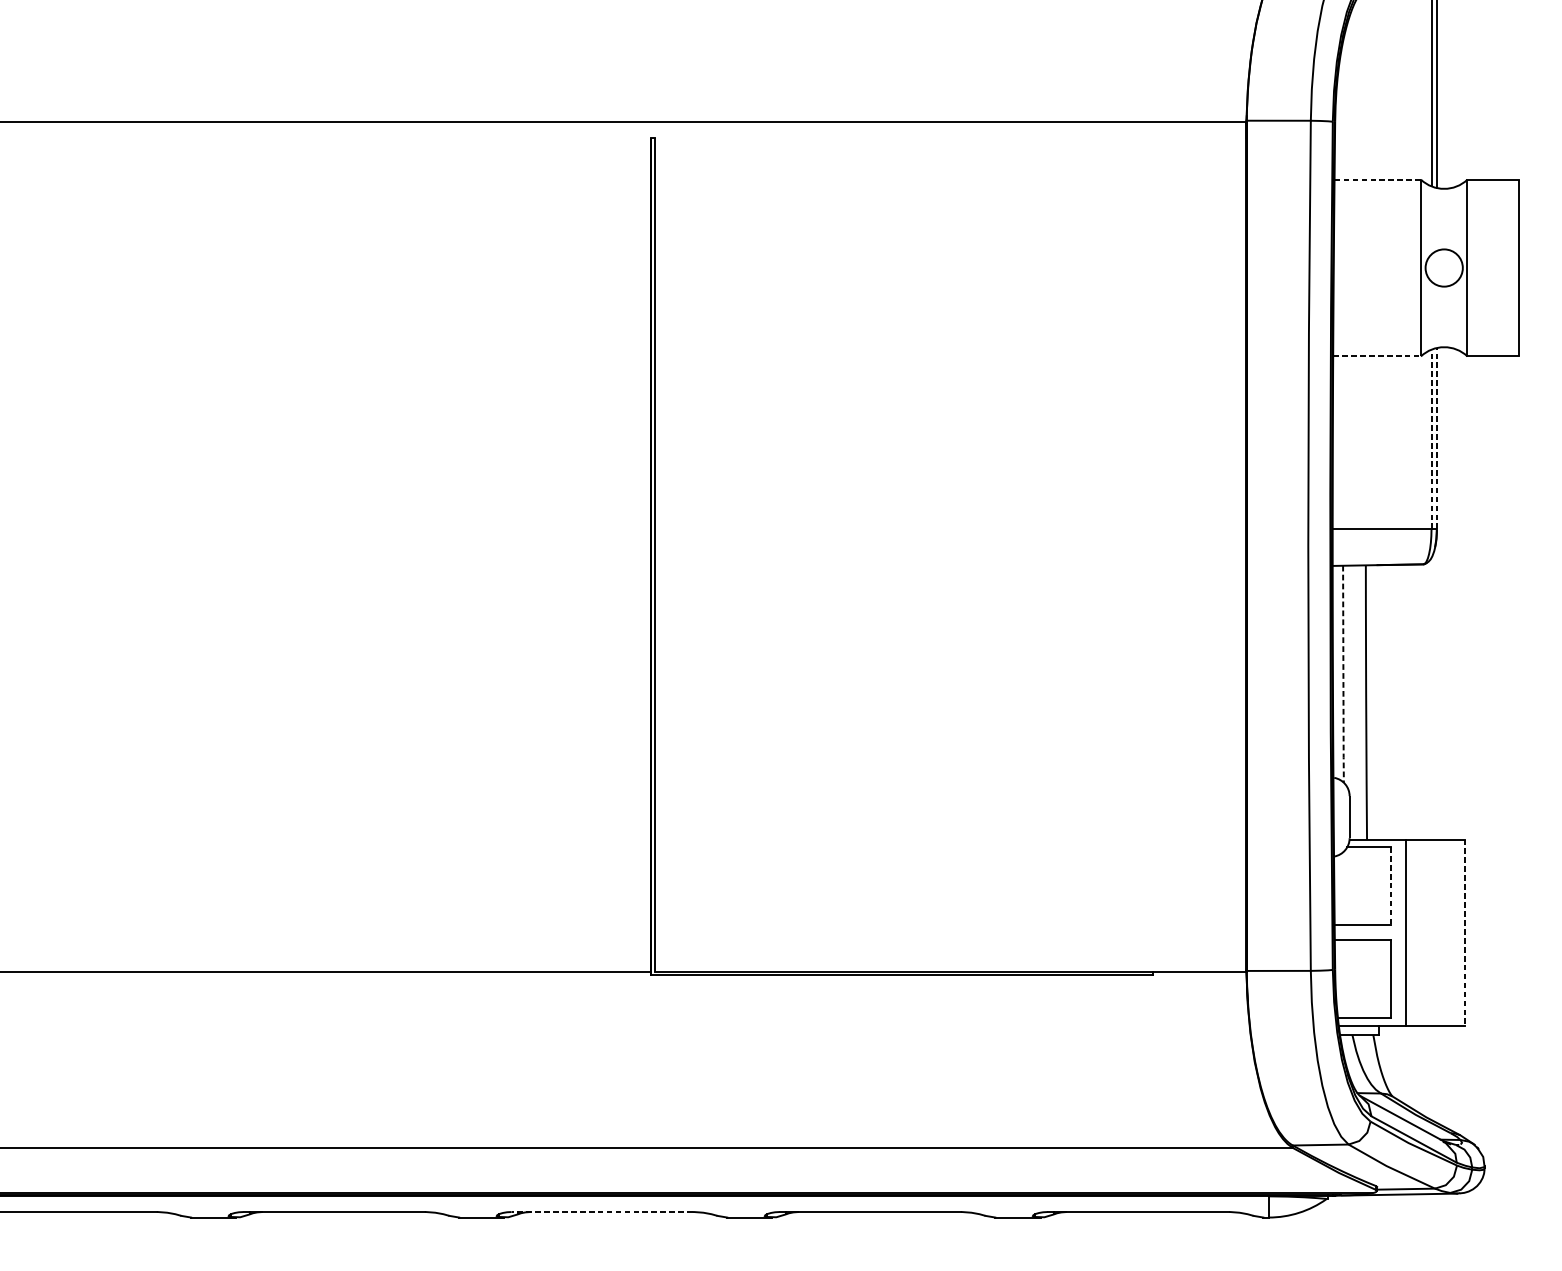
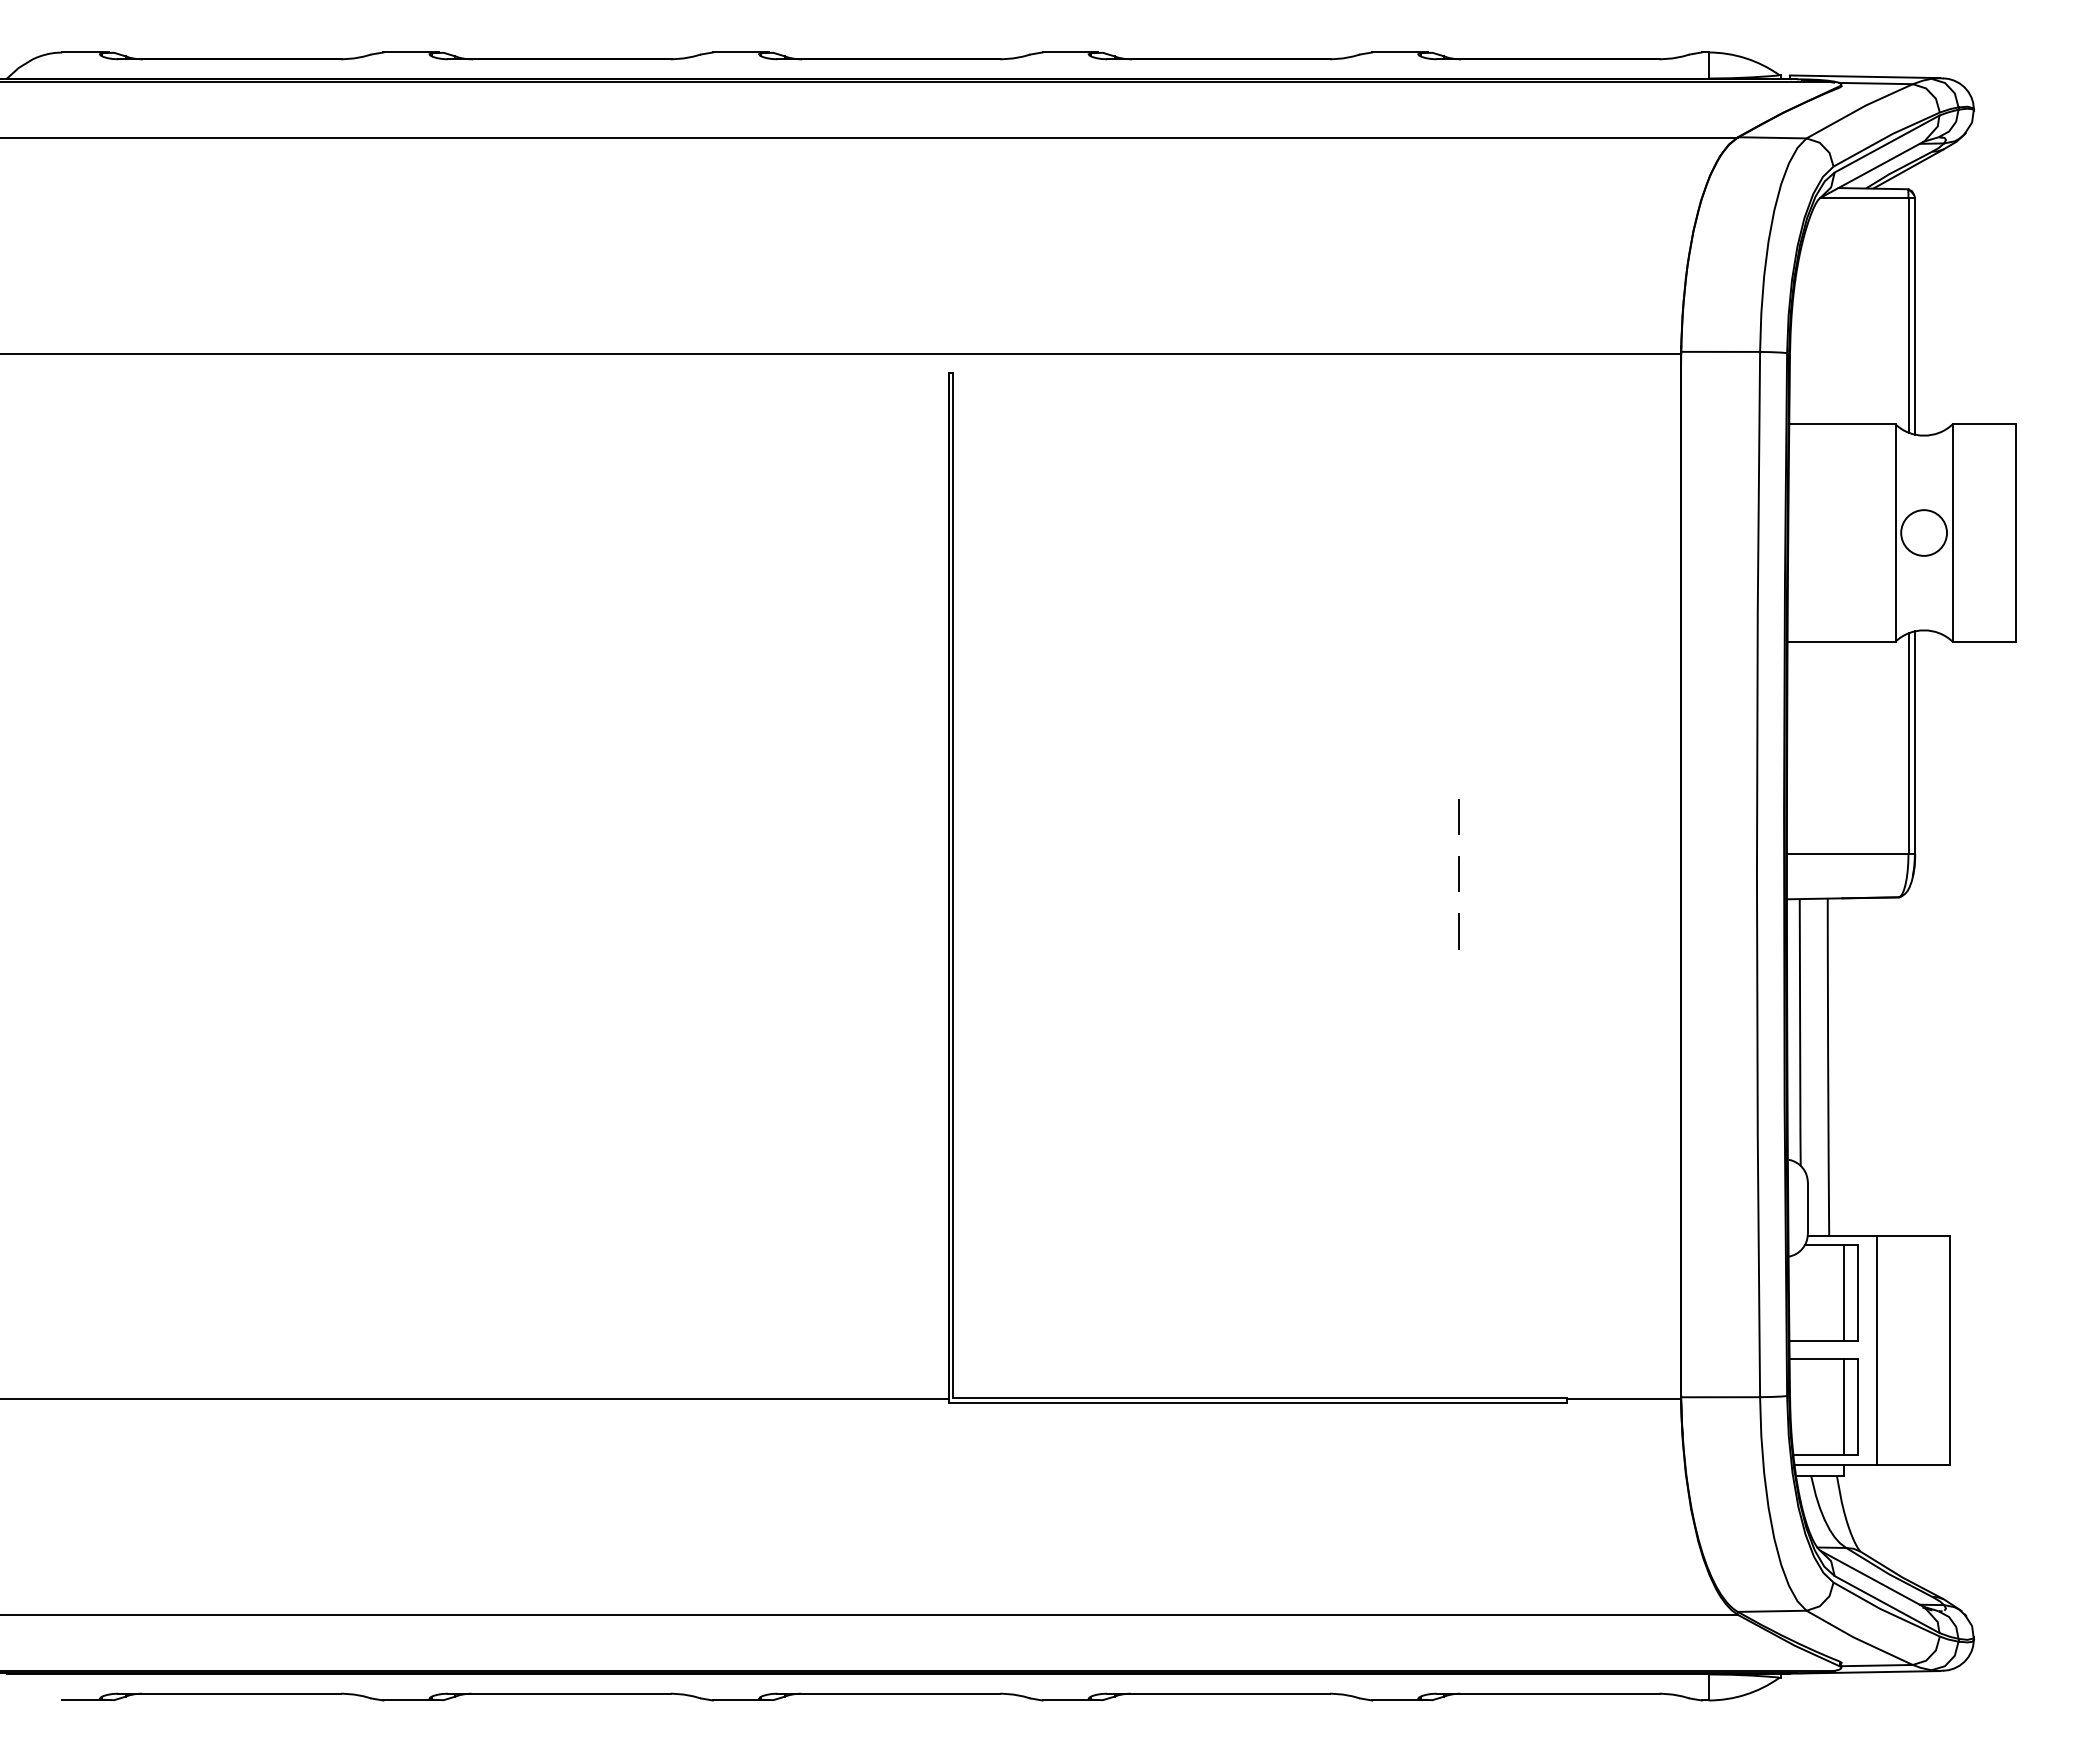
line: (1377, 179) -> (1841, 424), dashed -> solid
line: (1377, 356) -> (1841, 641), dashed -> solid
line: (1437, 438) -> (1915, 742), dashed -> solid
line: (1431, 439) -> (1908, 743), dashed -> solid
line: (1066, 498) -> (1459, 816), added
line: (1066, 545) -> (1459, 874), added
line: (1066, 592) -> (1459, 931), added
line: (1343, 675) -> (1800, 1033), dashed -> solid
line: (1379, 885) -> (1844, 1292), added
line: (1390, 886) -> (1858, 1293), dashed -> solid
line: (1464, 932) -> (1949, 1350), dashed -> solid
line: (1379, 979) -> (1844, 1407), added
line: (601, 1211) -> (888, 1693), dashed -> solid

